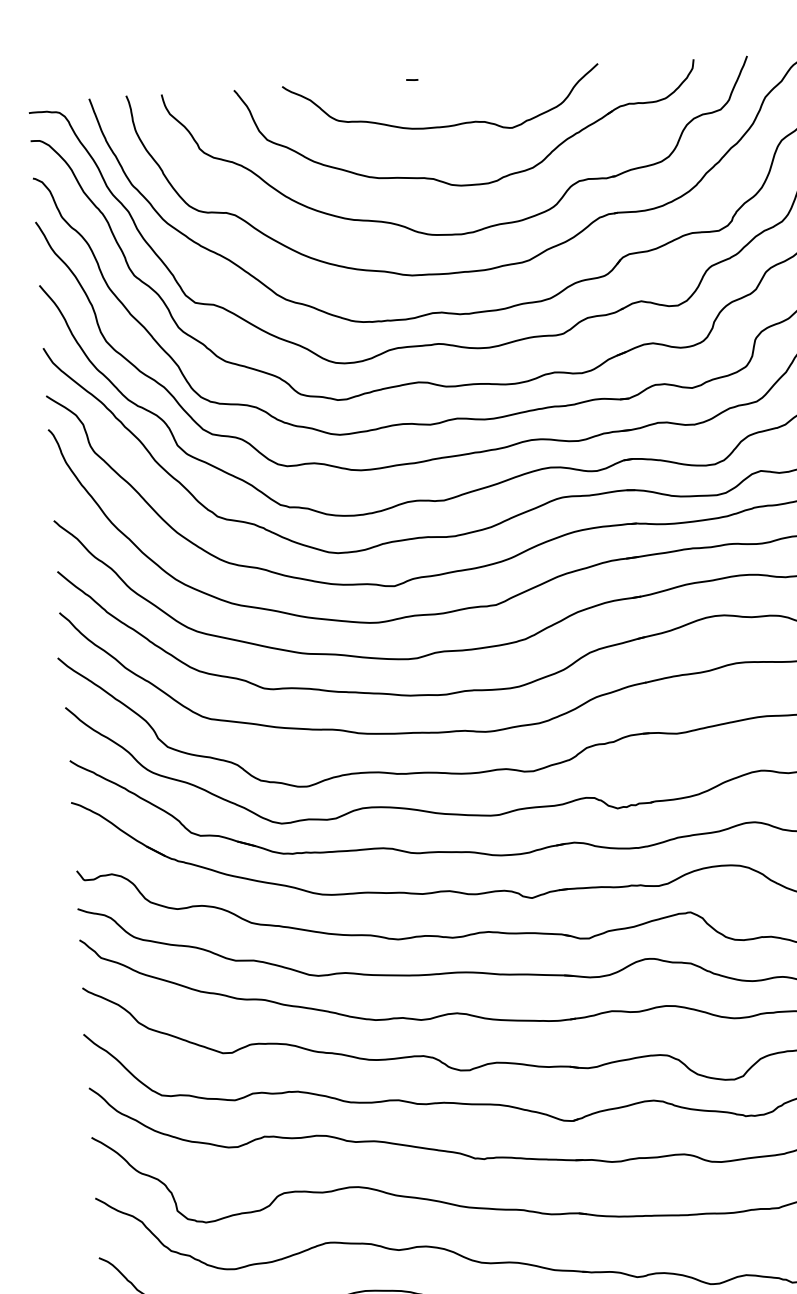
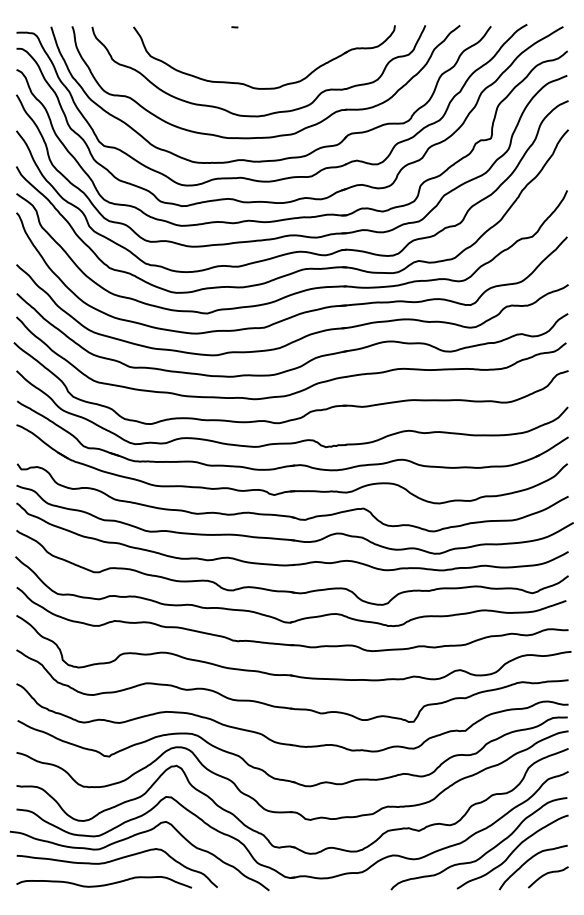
curve: (449, 123) -> (254, 53), removed

